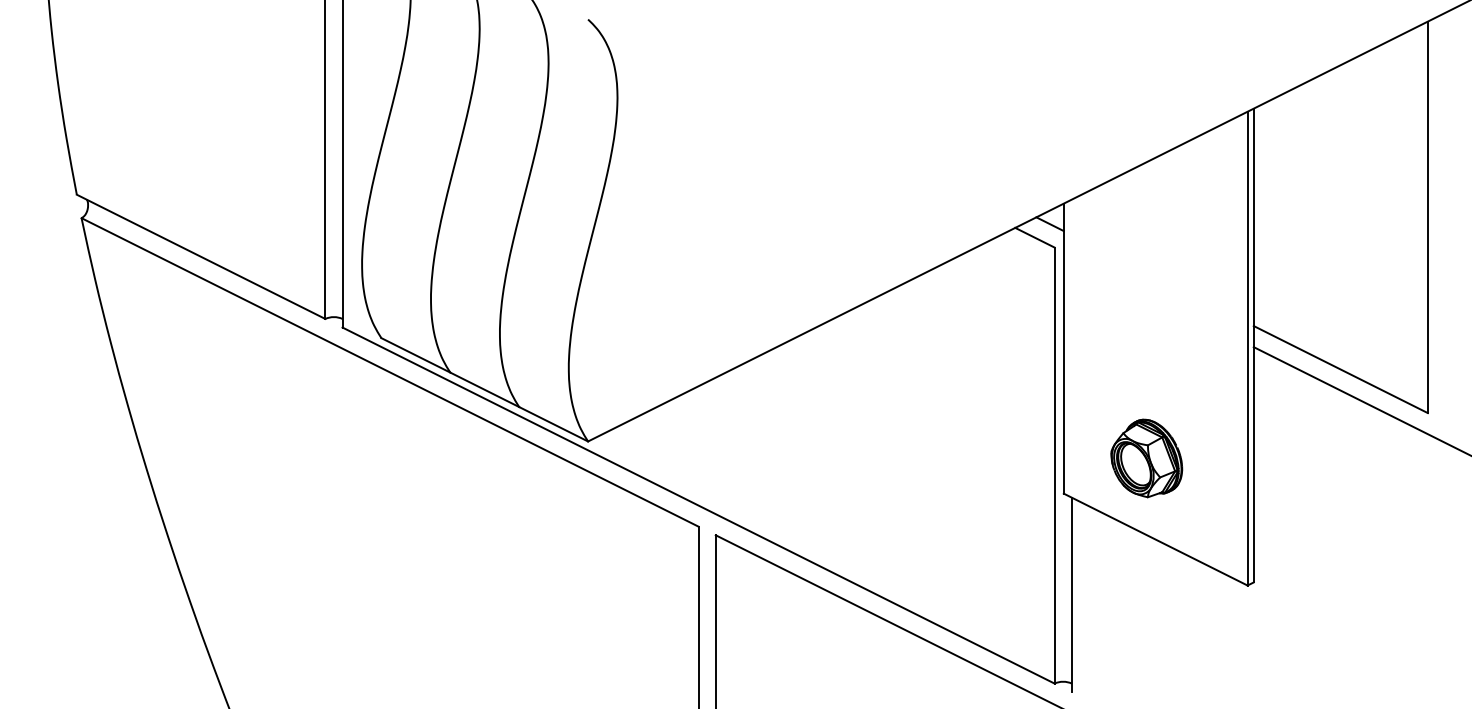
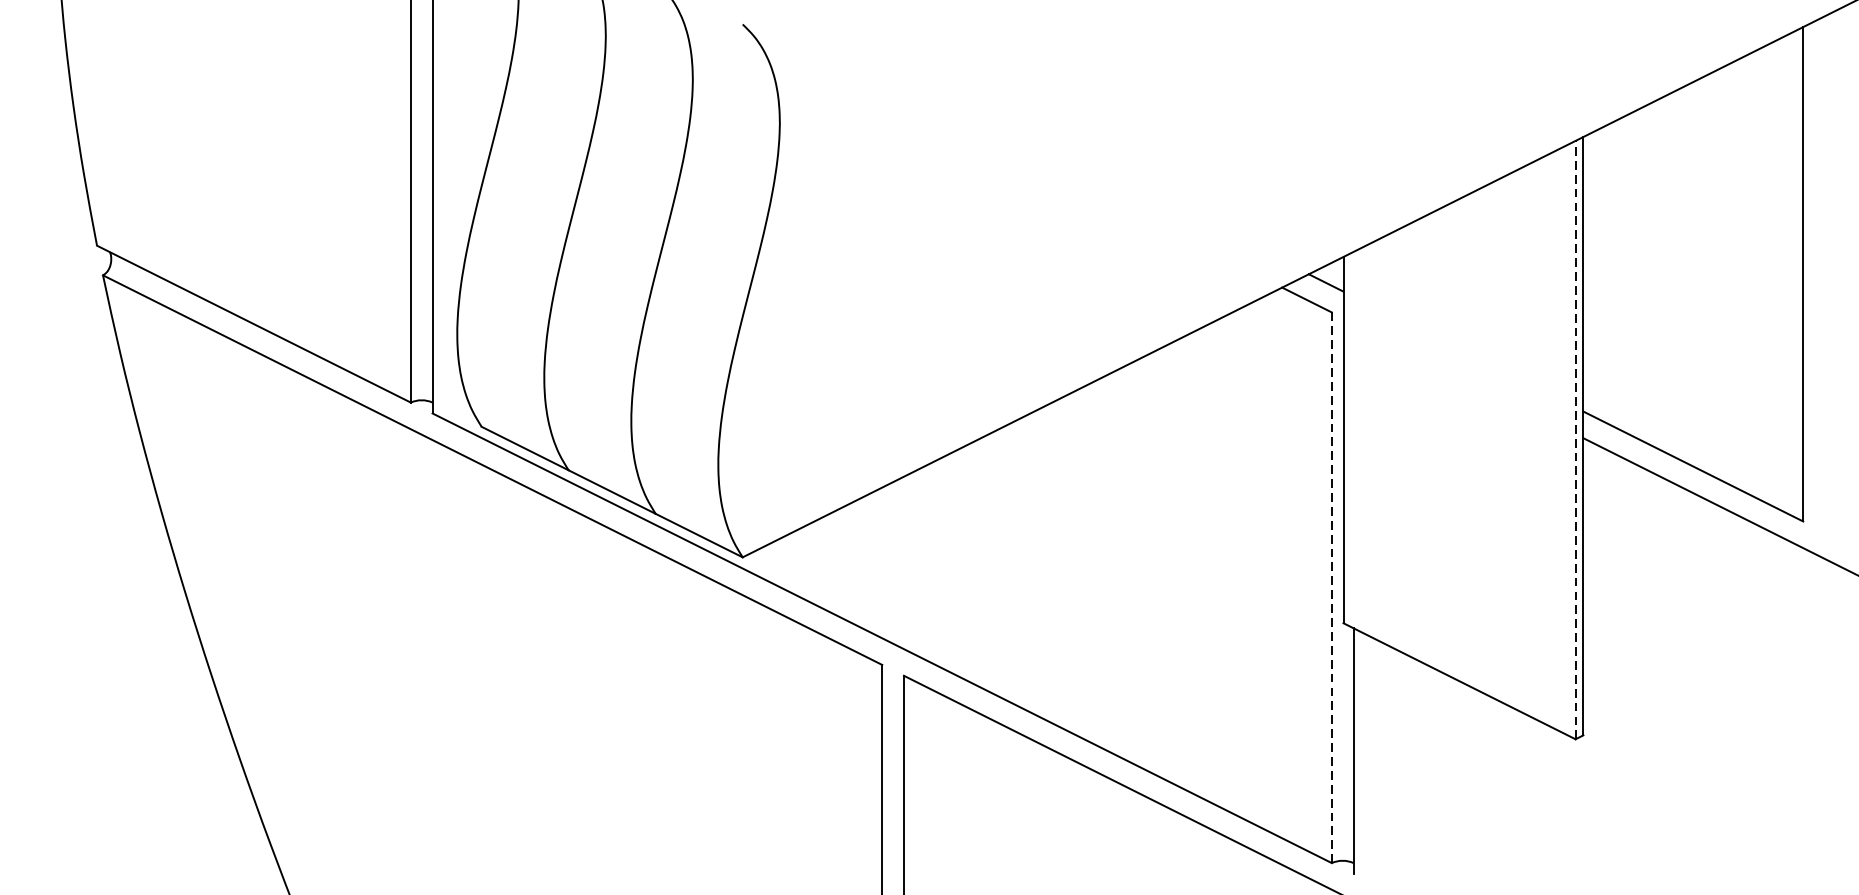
line: (1247, 348) -> (1575, 439), solid -> dashed
part: (1146, 458) -> (1447, 578), removed
line: (1054, 466) -> (1331, 588), solid -> dashed

